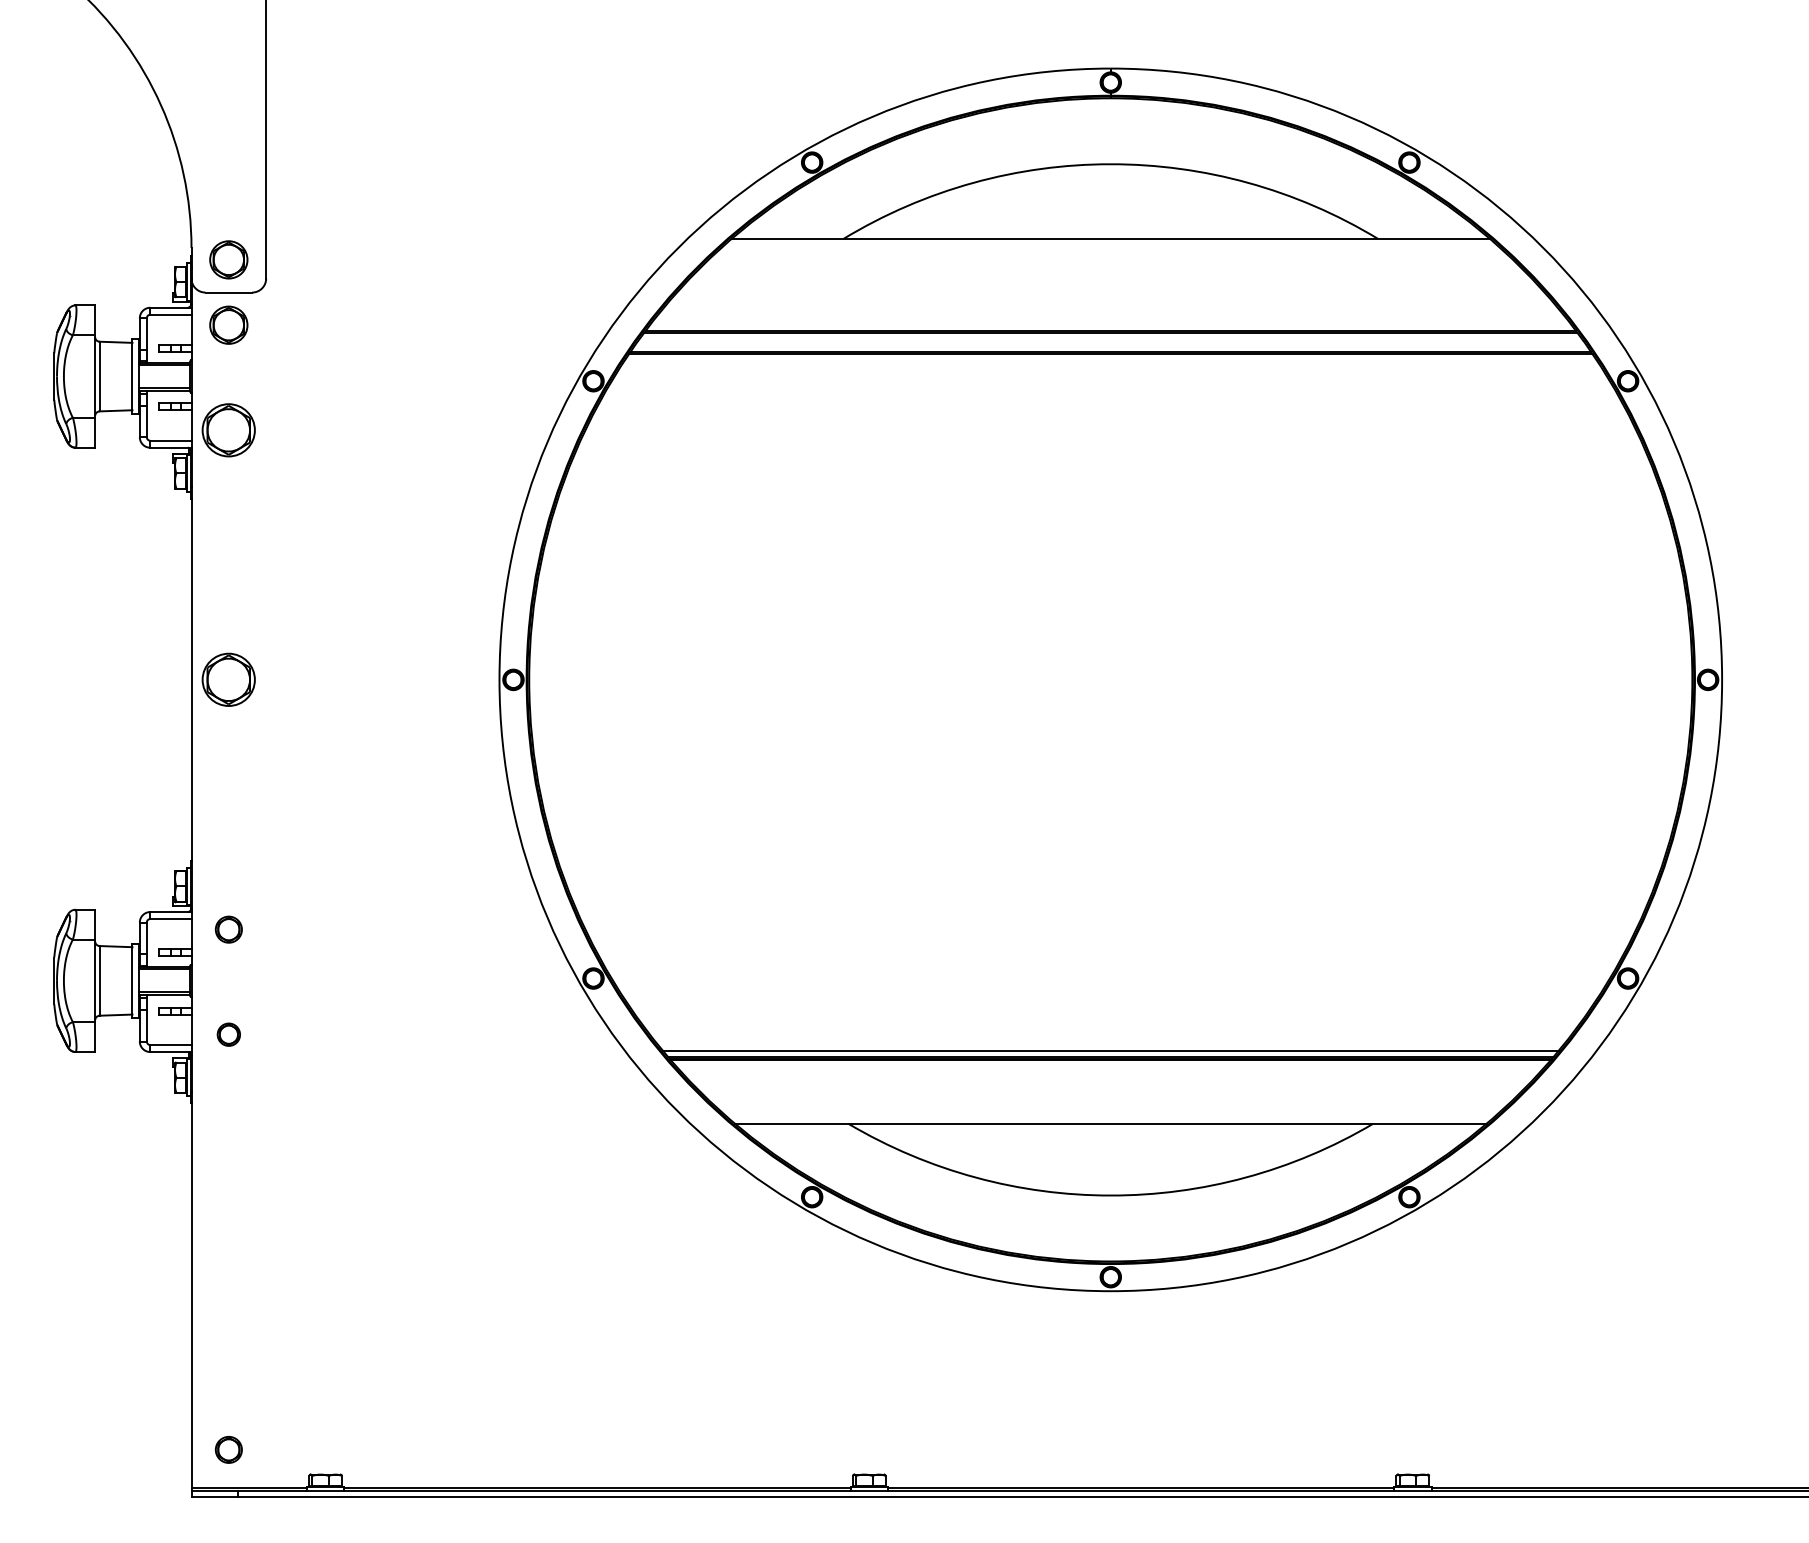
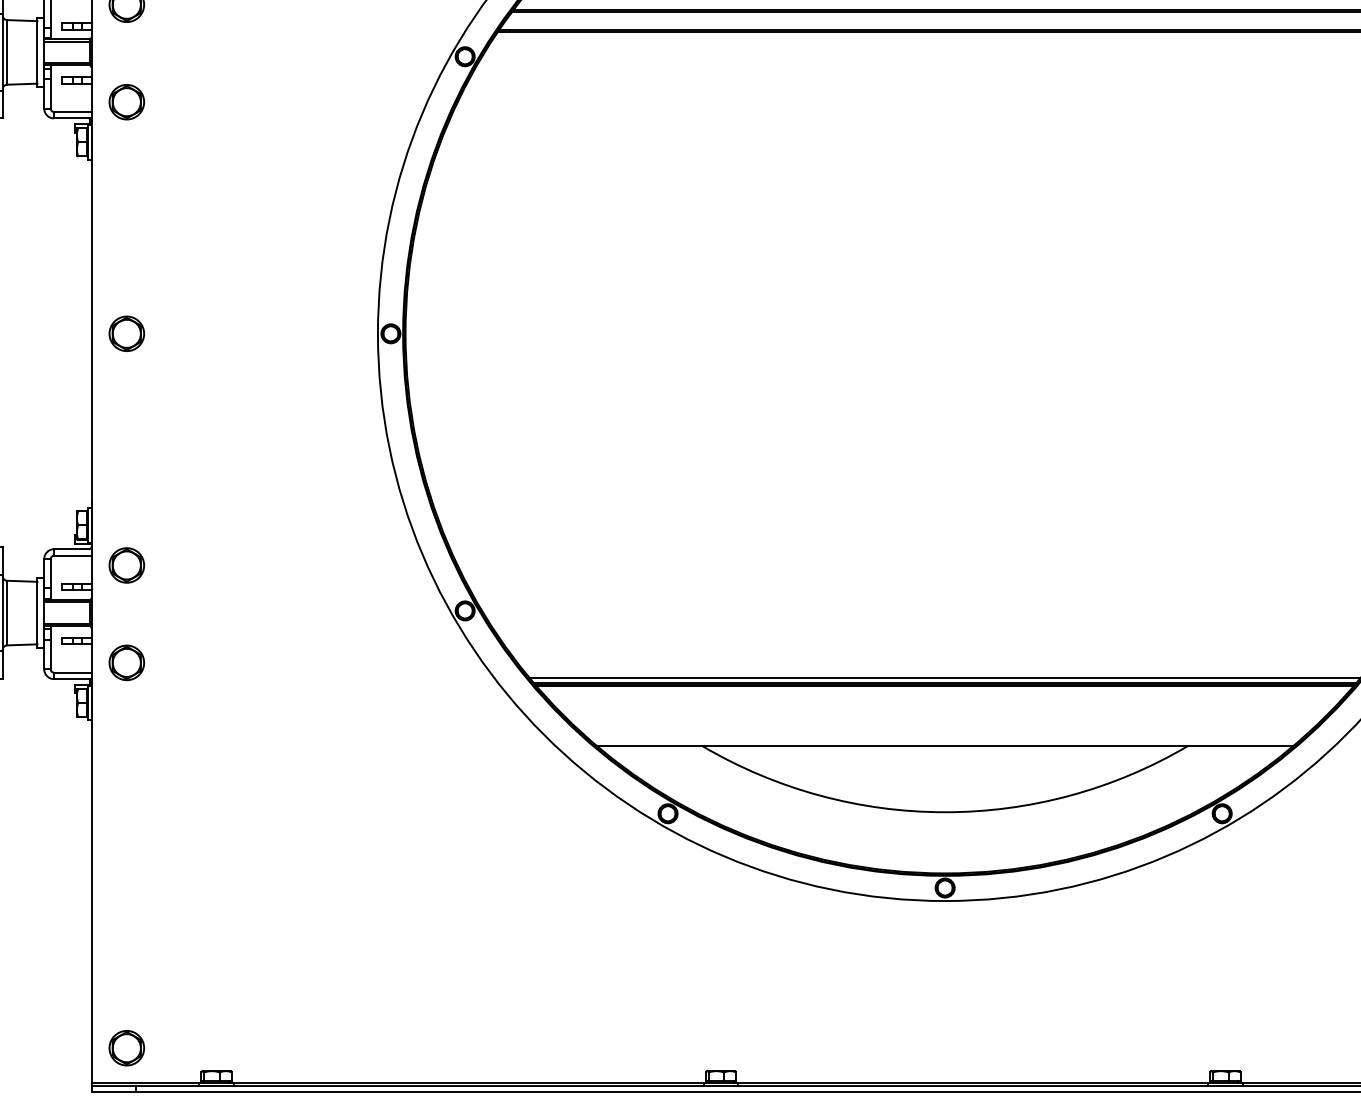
part: (228, 429) -> (126, 101), size x0.71
part: (228, 679) -> (126, 333), size x0.71
part: (228, 929) -> (126, 565), size x1.43
part: (228, 1034) -> (126, 662), size x1.67
part: (228, 1449) -> (126, 1047), size x1.43

